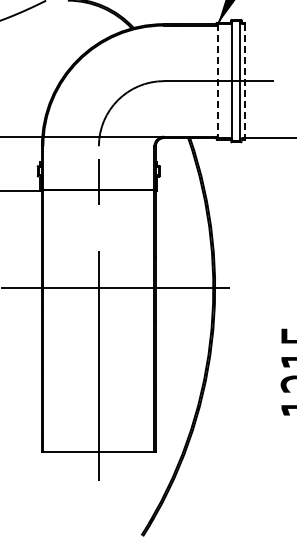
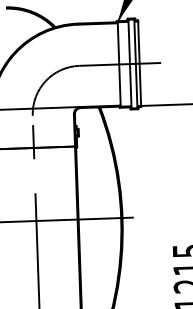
line: (217, 81) -> (118, 64), dashed -> solid
line: (245, 81) -> (139, 64), dashed -> solid

